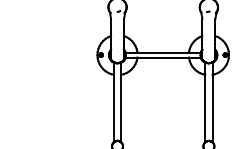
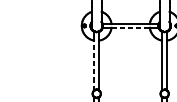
line: (163, 57) -> (130, 27), solid -> dashed
line: (113, 108) -> (93, 65), solid -> dashed

